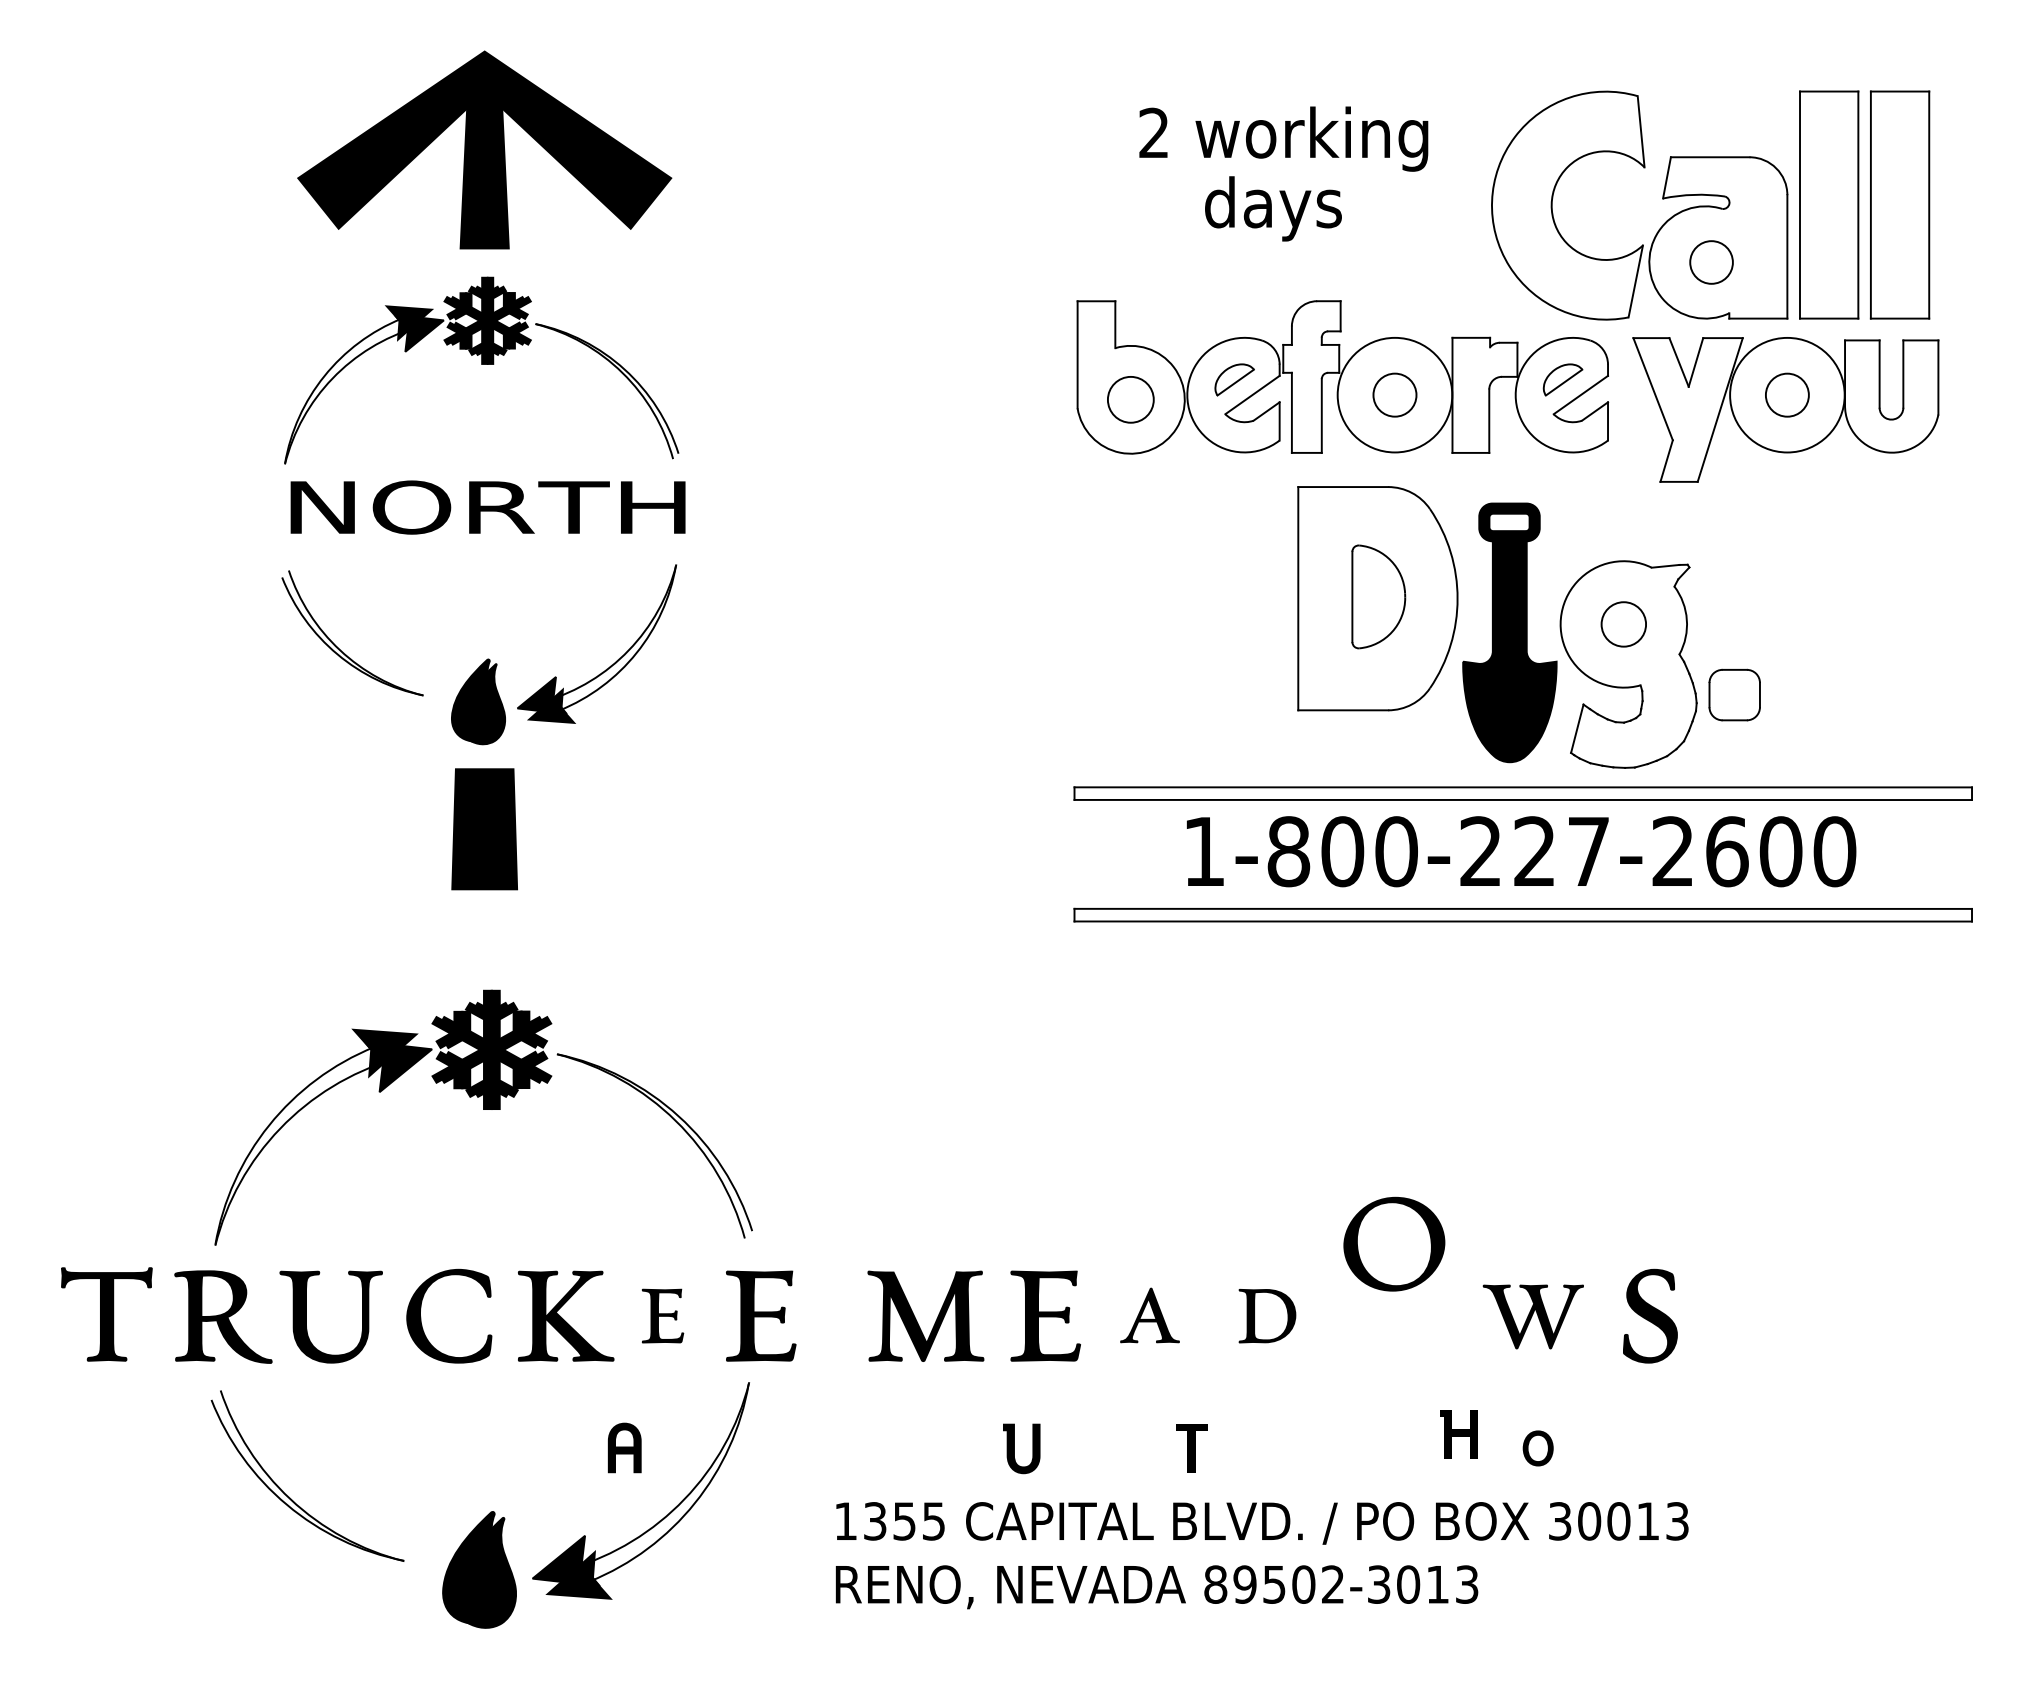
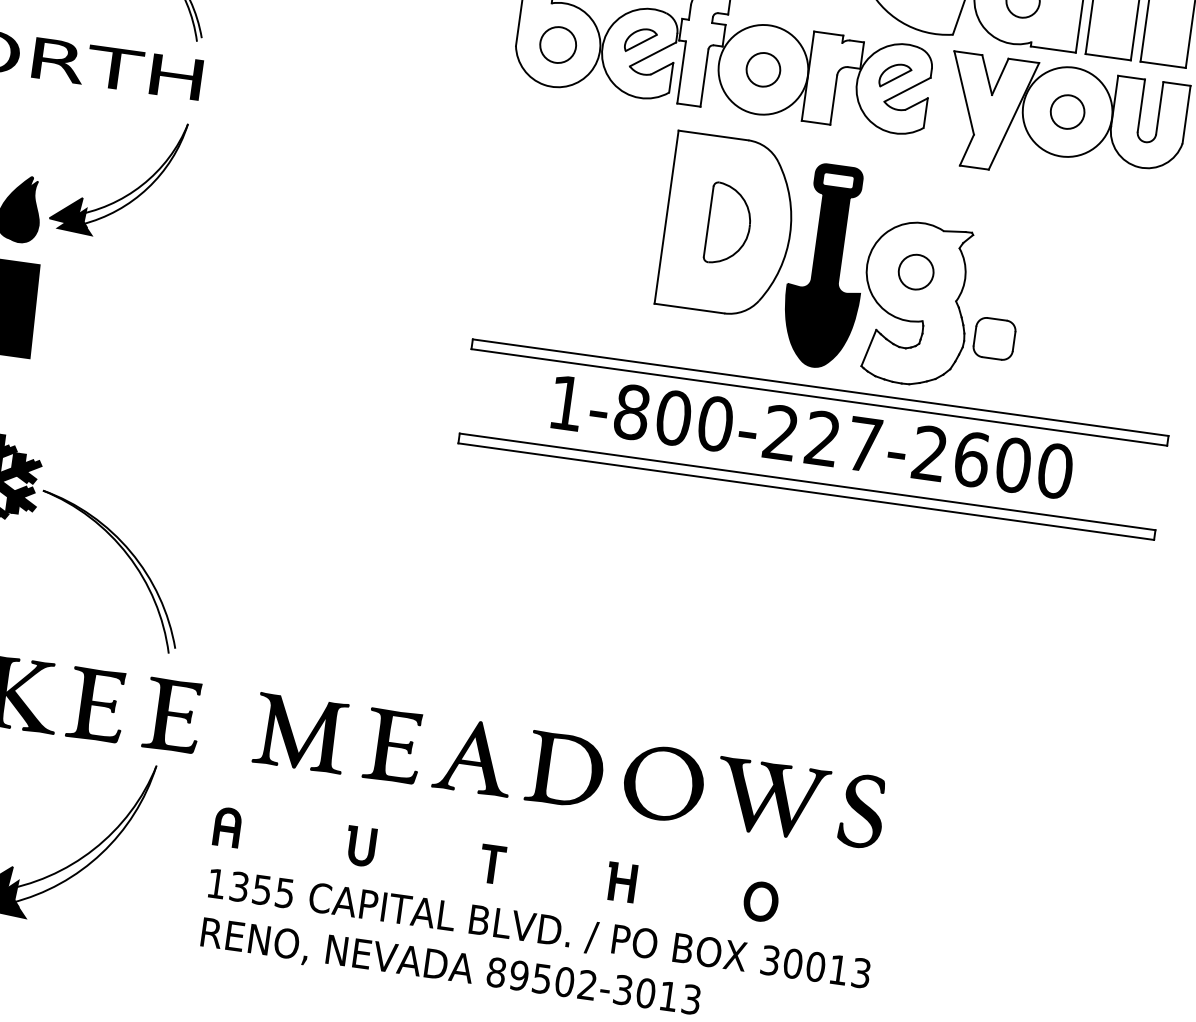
part: (1394, 1243) -> (664, 783), moved
part: (662, 1315) -> (96, 704), size x1.67
part: (1149, 1315) -> (474, 756), size x1.67
part: (1267, 1315) -> (565, 769), size x1.67
part: (1533, 1316) -> (771, 798), size x1.43
part: (1458, 1434) -> (621, 882), moved
part: (624, 1447) -> (227, 826), moved
part: (1538, 1448) -> (761, 901), size x1.43

